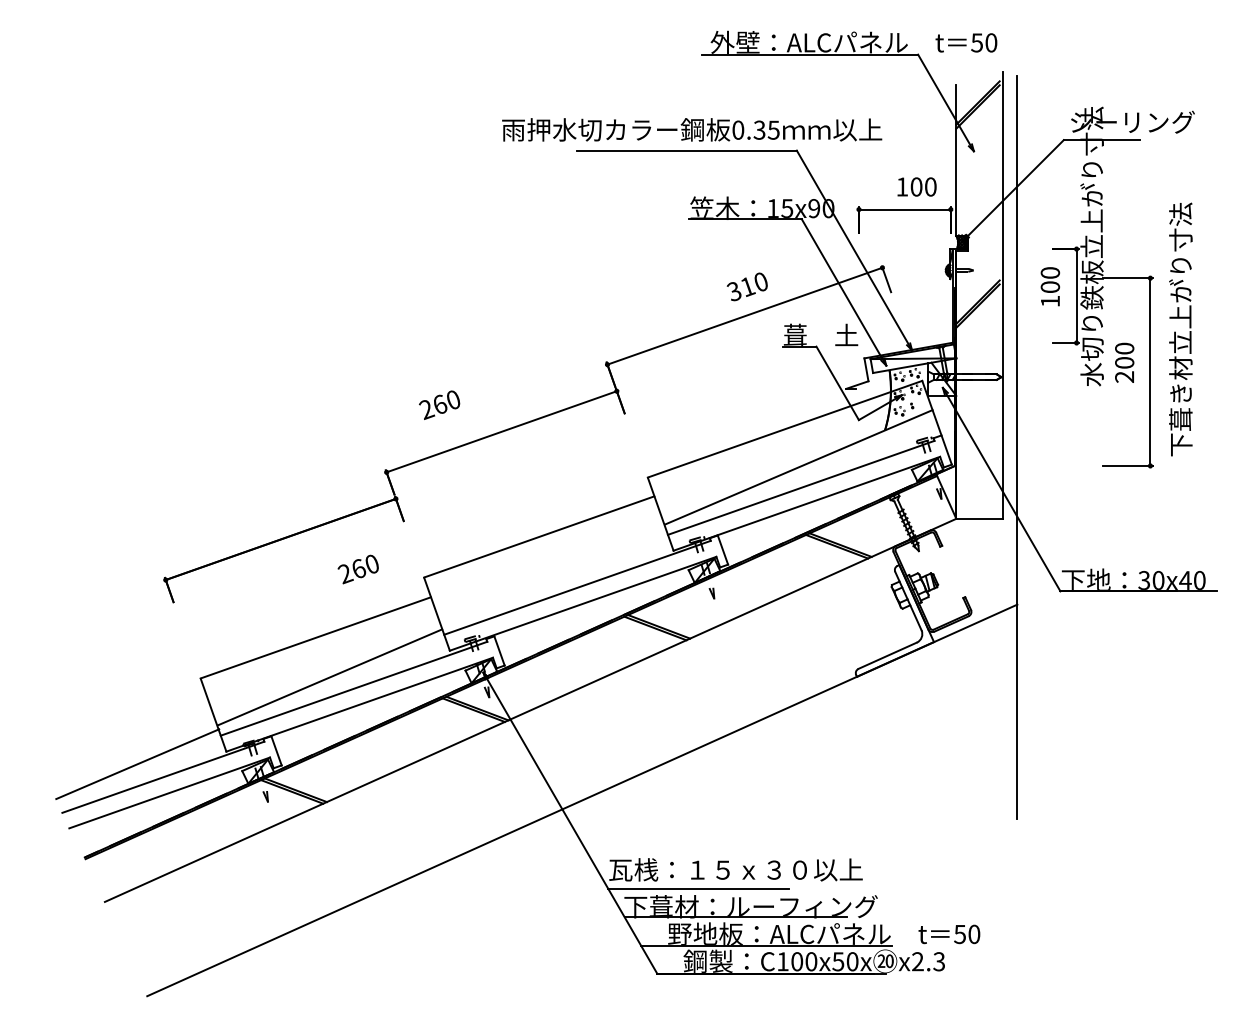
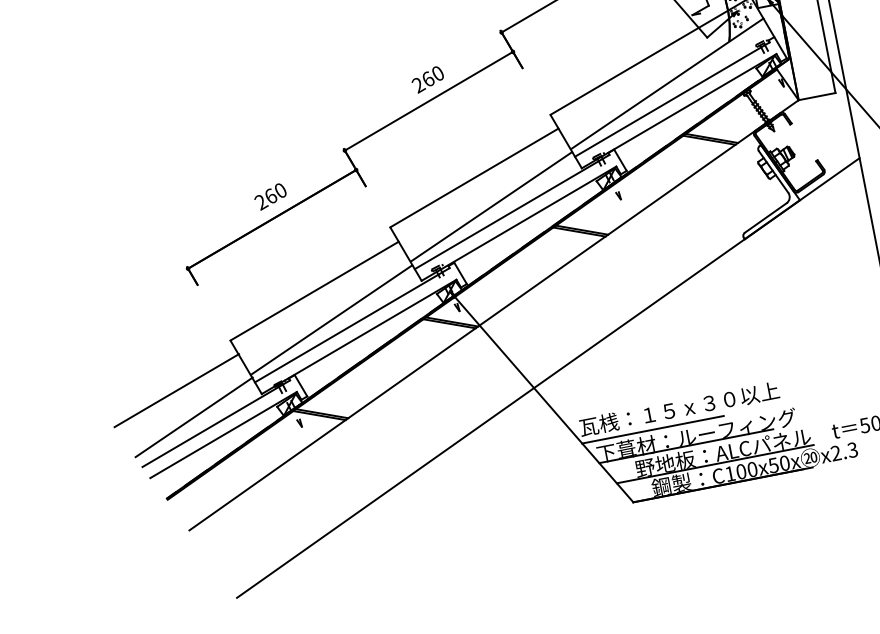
text: (439, 404) -> (427, 79), moved
text: (357, 569) -> (269, 197), moved
line: (553, 576) -> (491, 206), added
line: (122, 727) -> (176, 390), added

